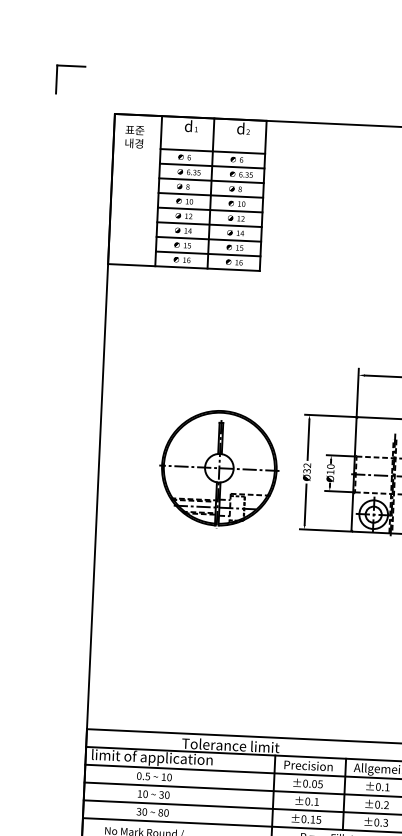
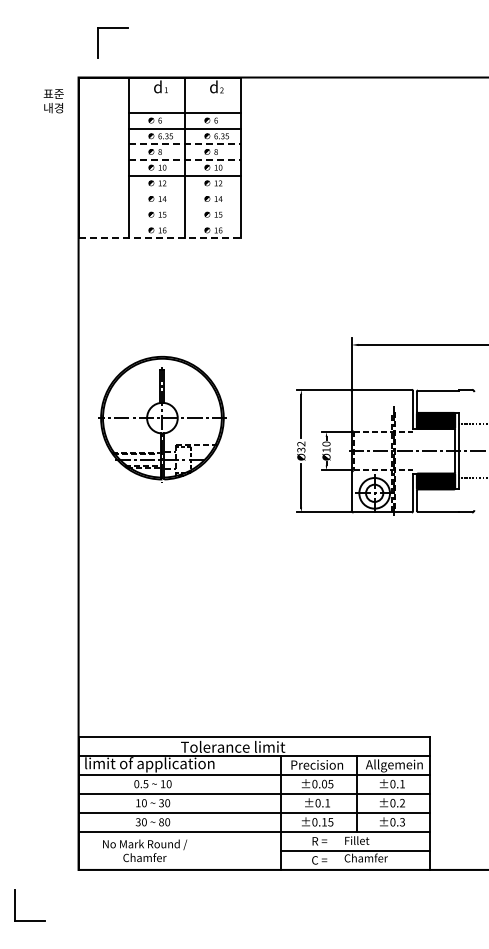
part: (71, 66) -> (112, 28), moved
text: (134, 137) -> (53, 101), moved
line: (211, 181) -> (185, 144), solid -> dashed
line: (211, 195) -> (185, 159), solid -> dashed
line: (209, 224) -> (185, 191), removed
line: (209, 238) -> (185, 206), removed
line: (208, 253) -> (185, 222), removed
line: (184, 267) -> (160, 238), solid -> dashed
part: (219, 469) -> (162, 419), moved

